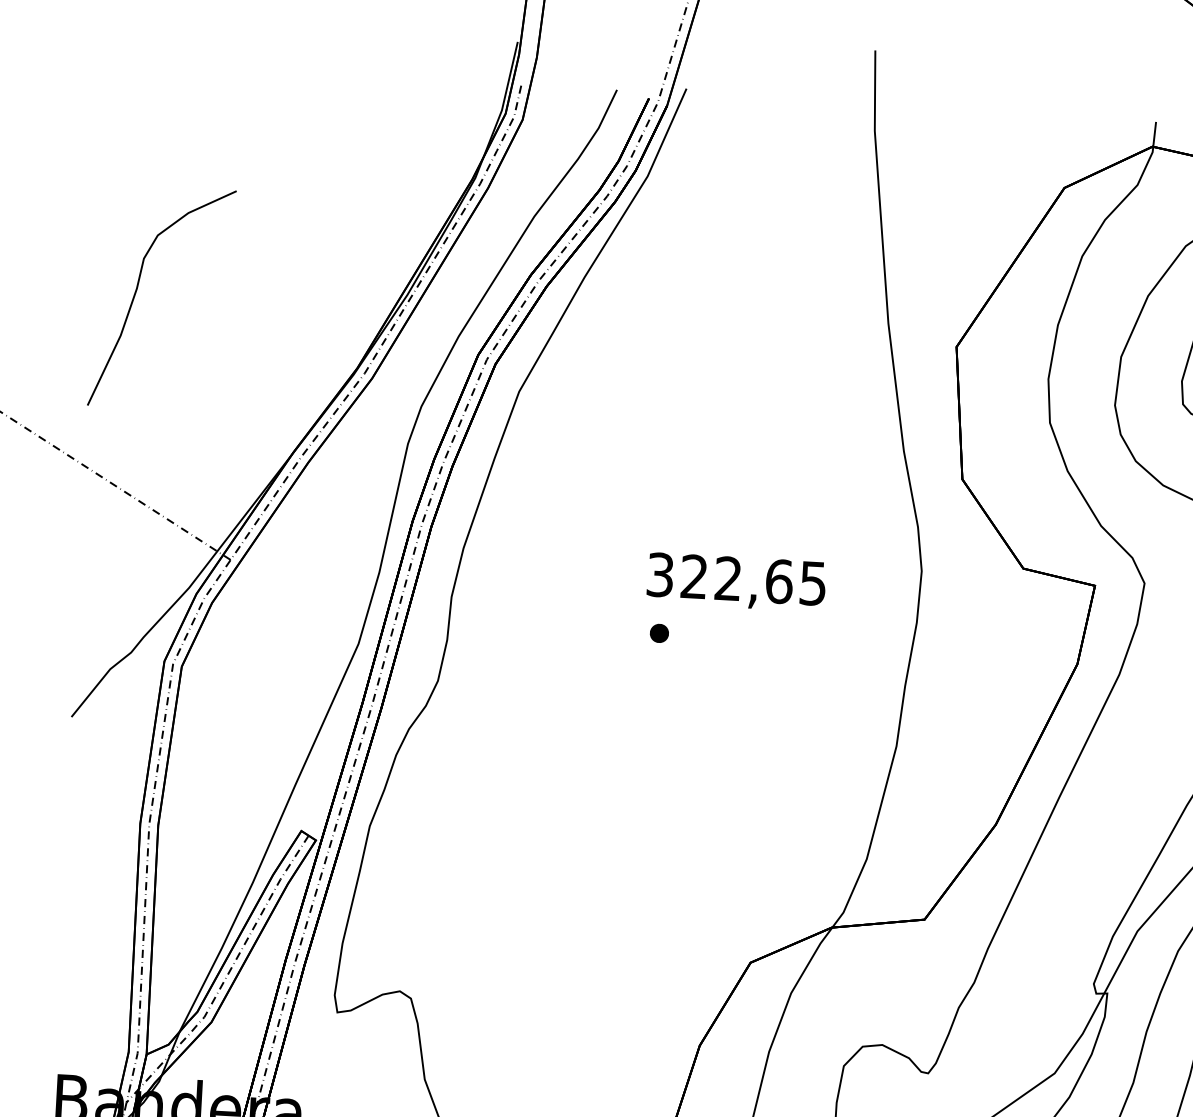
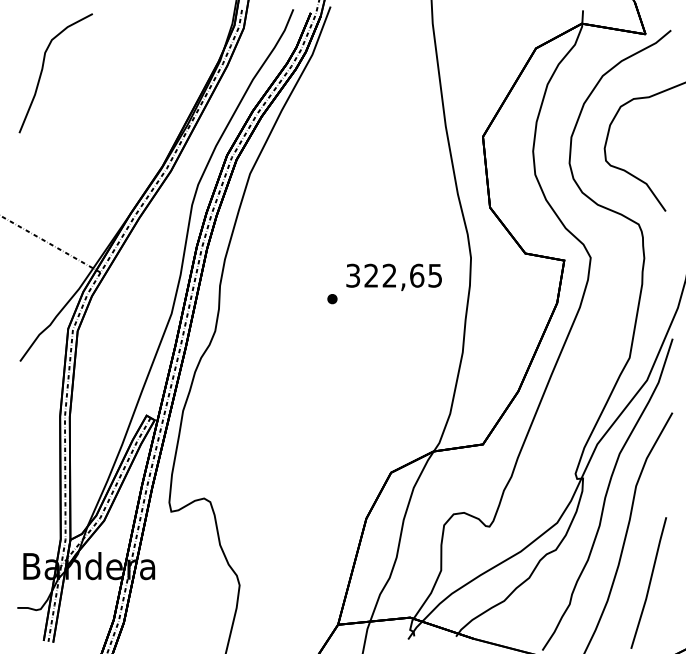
curve: (139, 289) -> (43, 69), moved
text: (735, 580) -> (393, 276), moved

